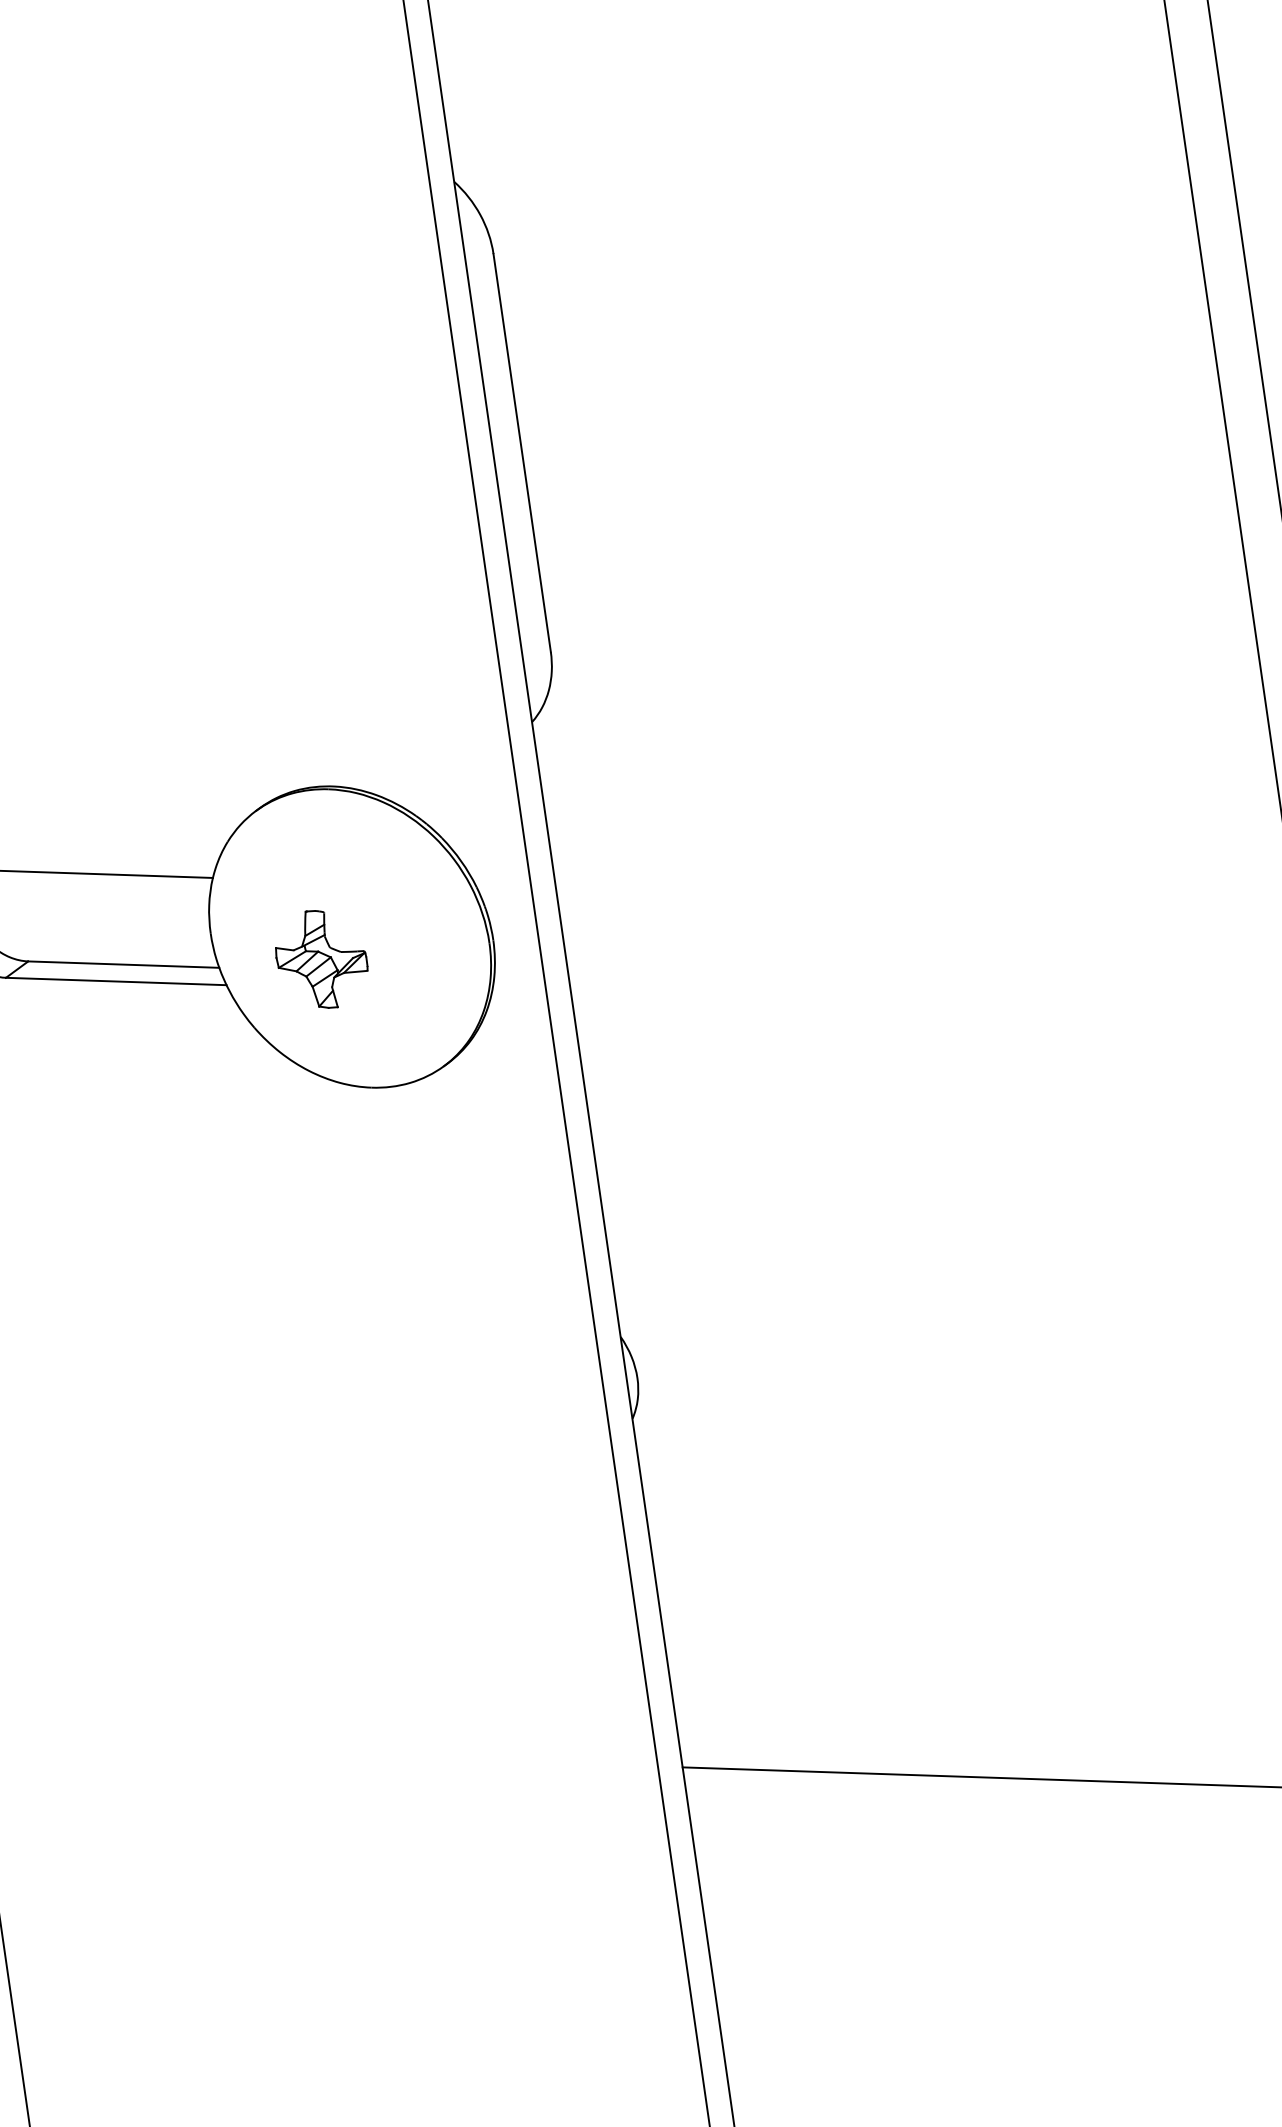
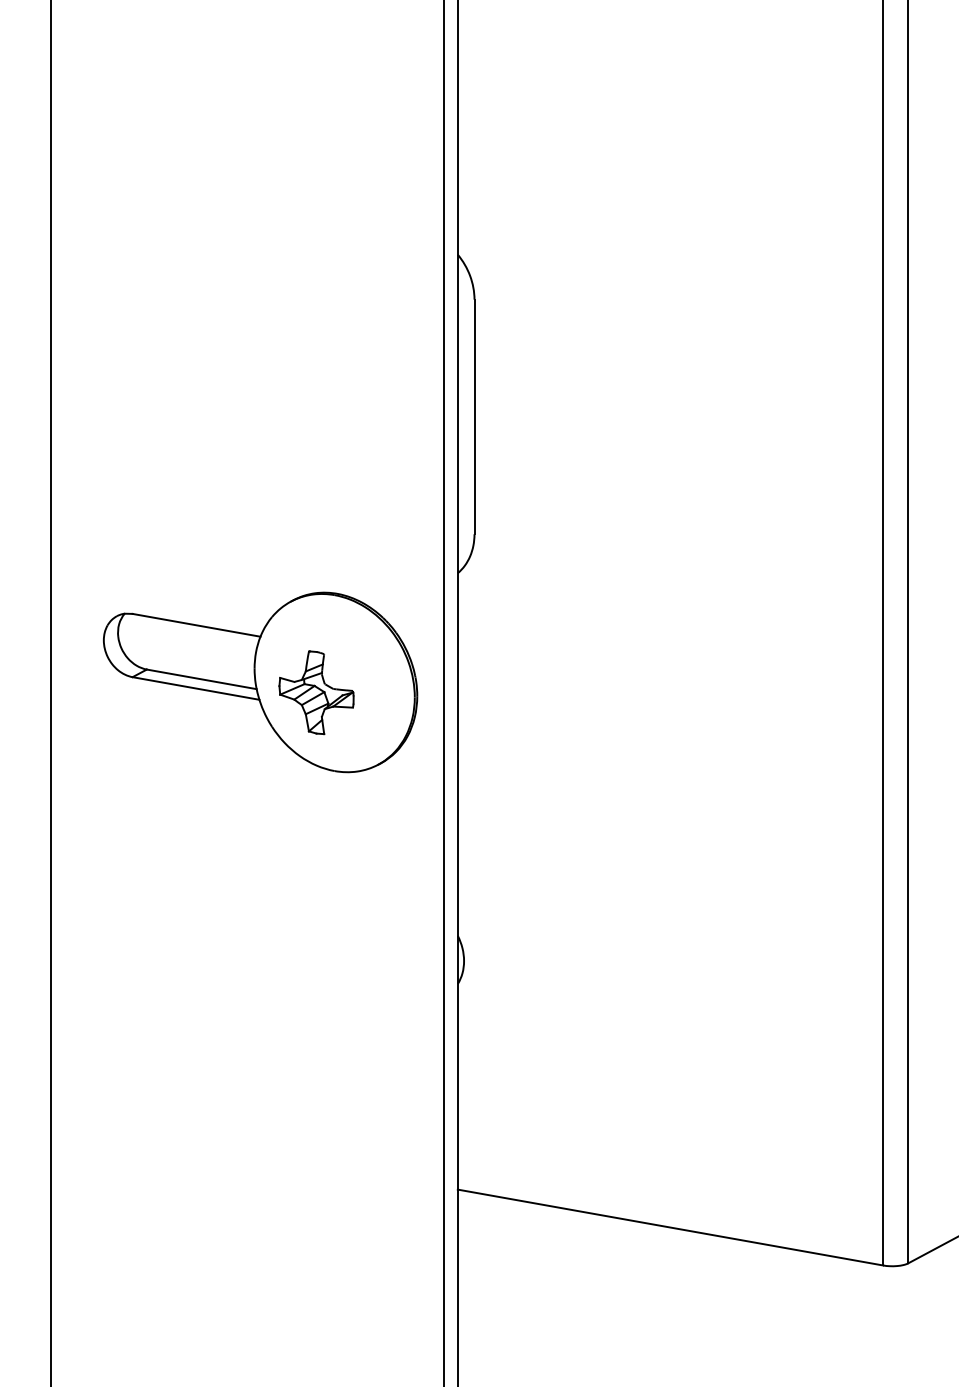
part: (321, 958) -> (316, 692), size x1.43

